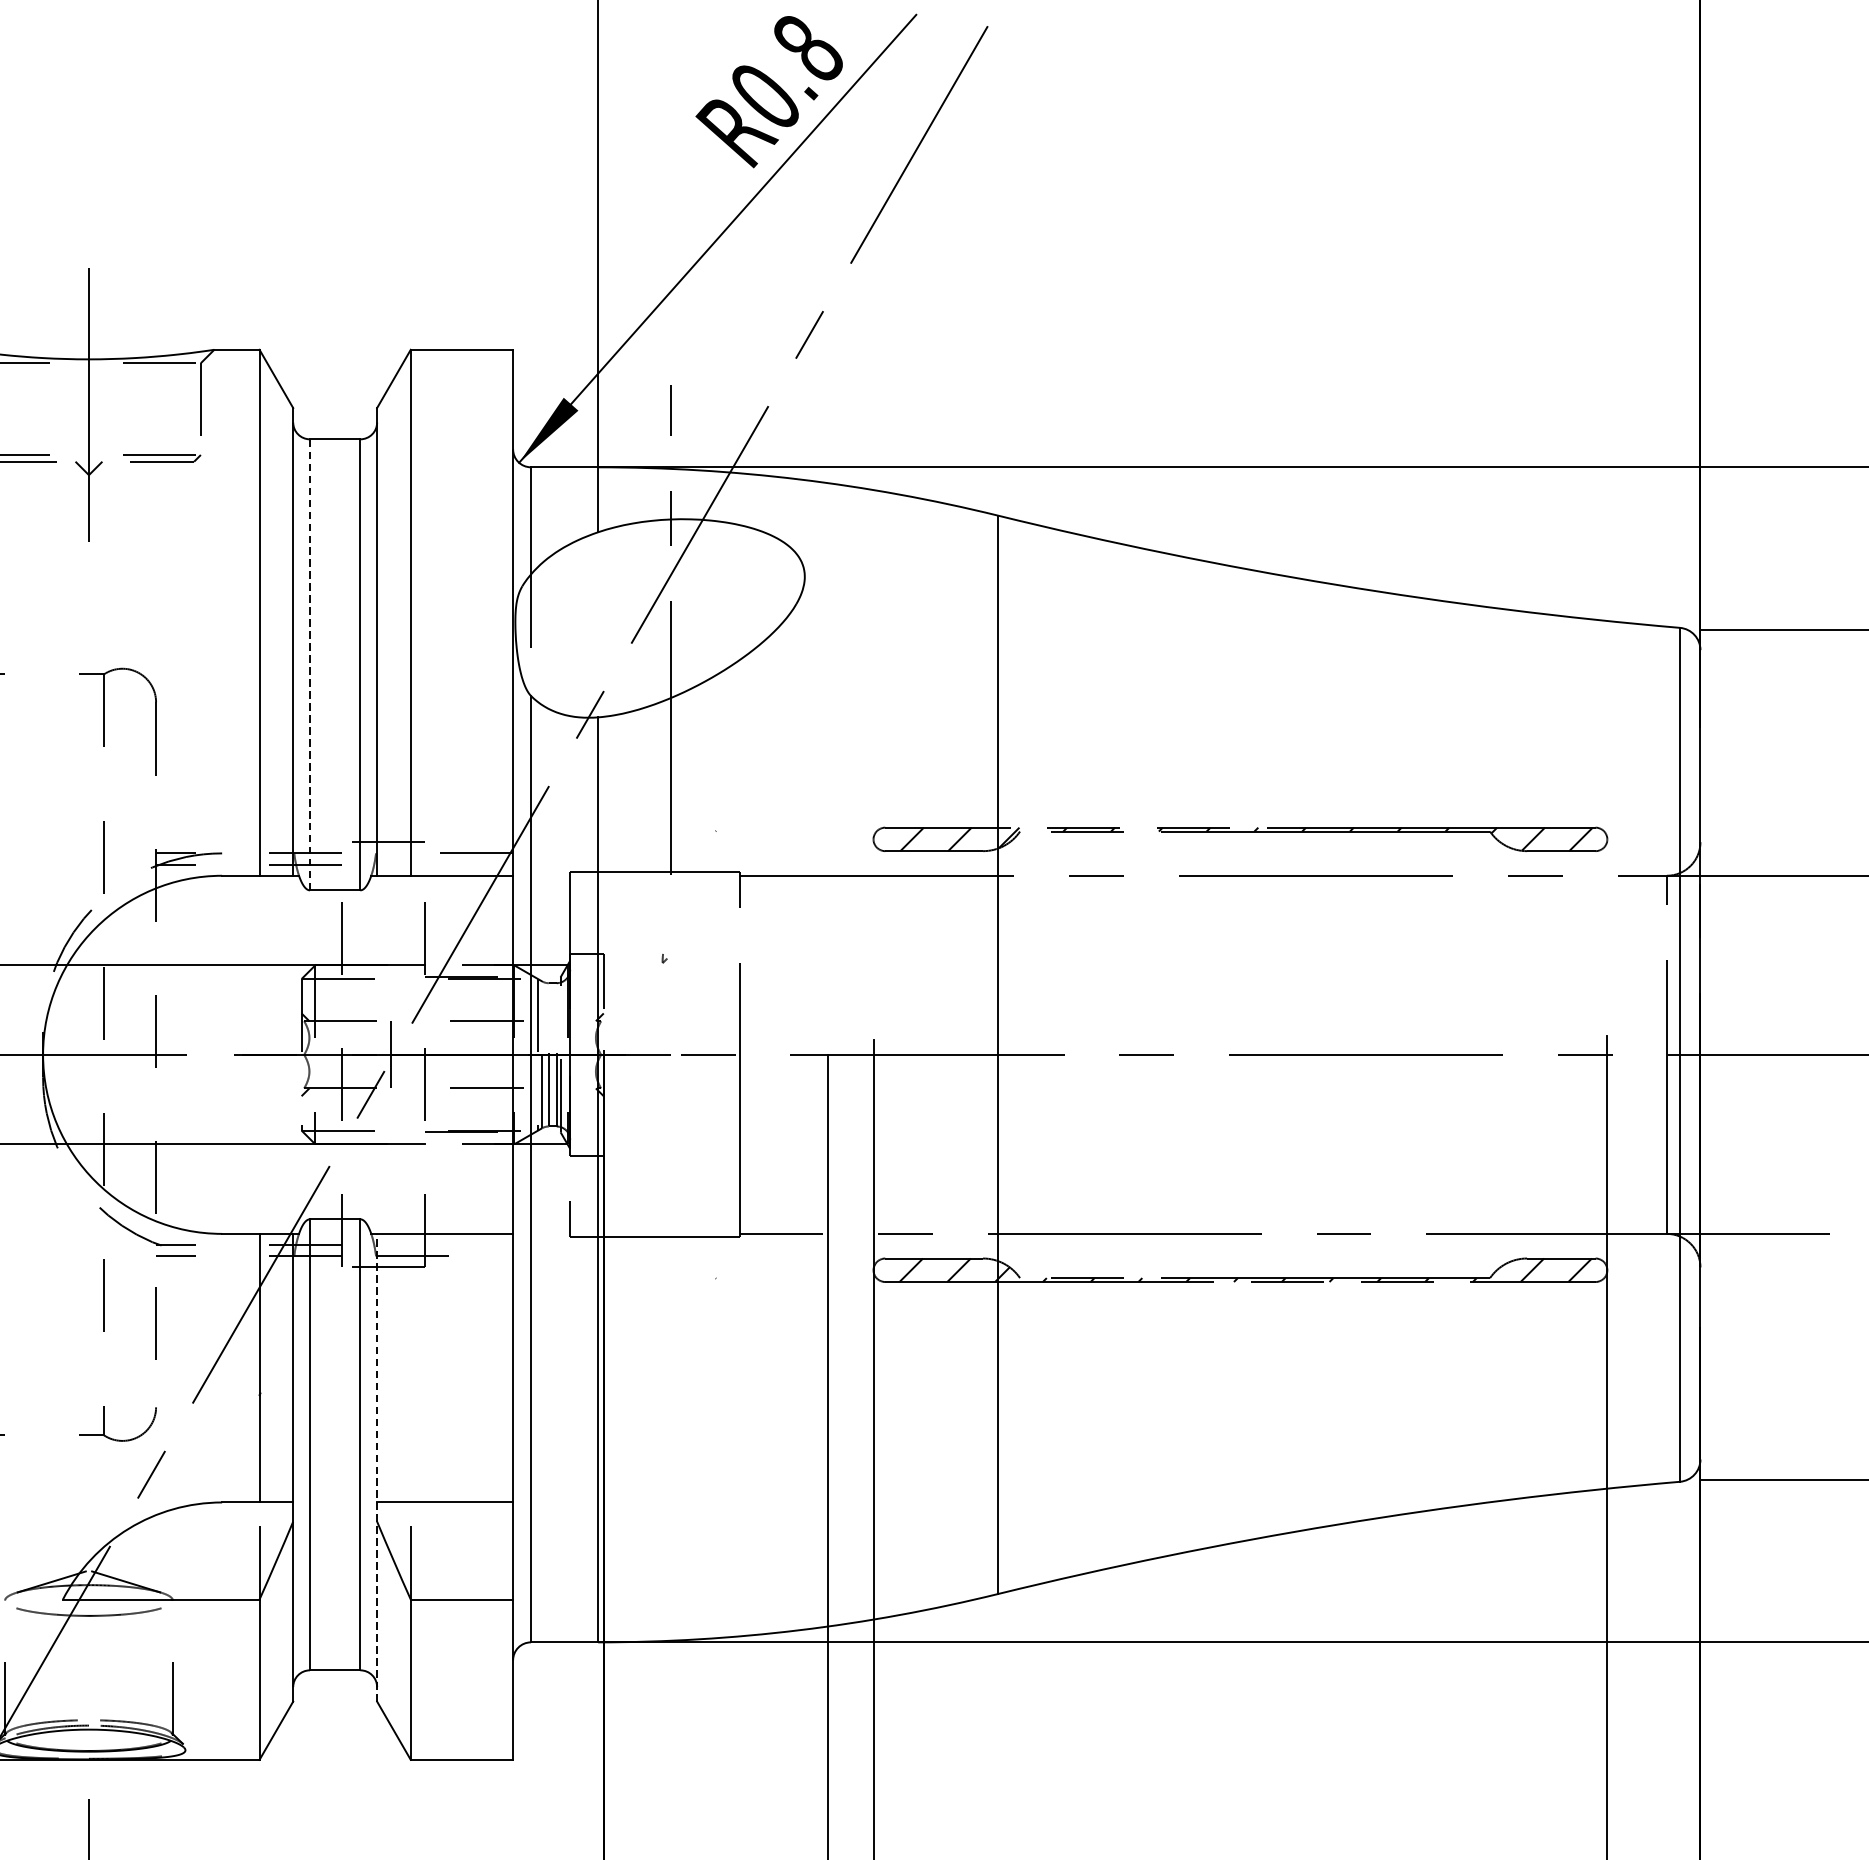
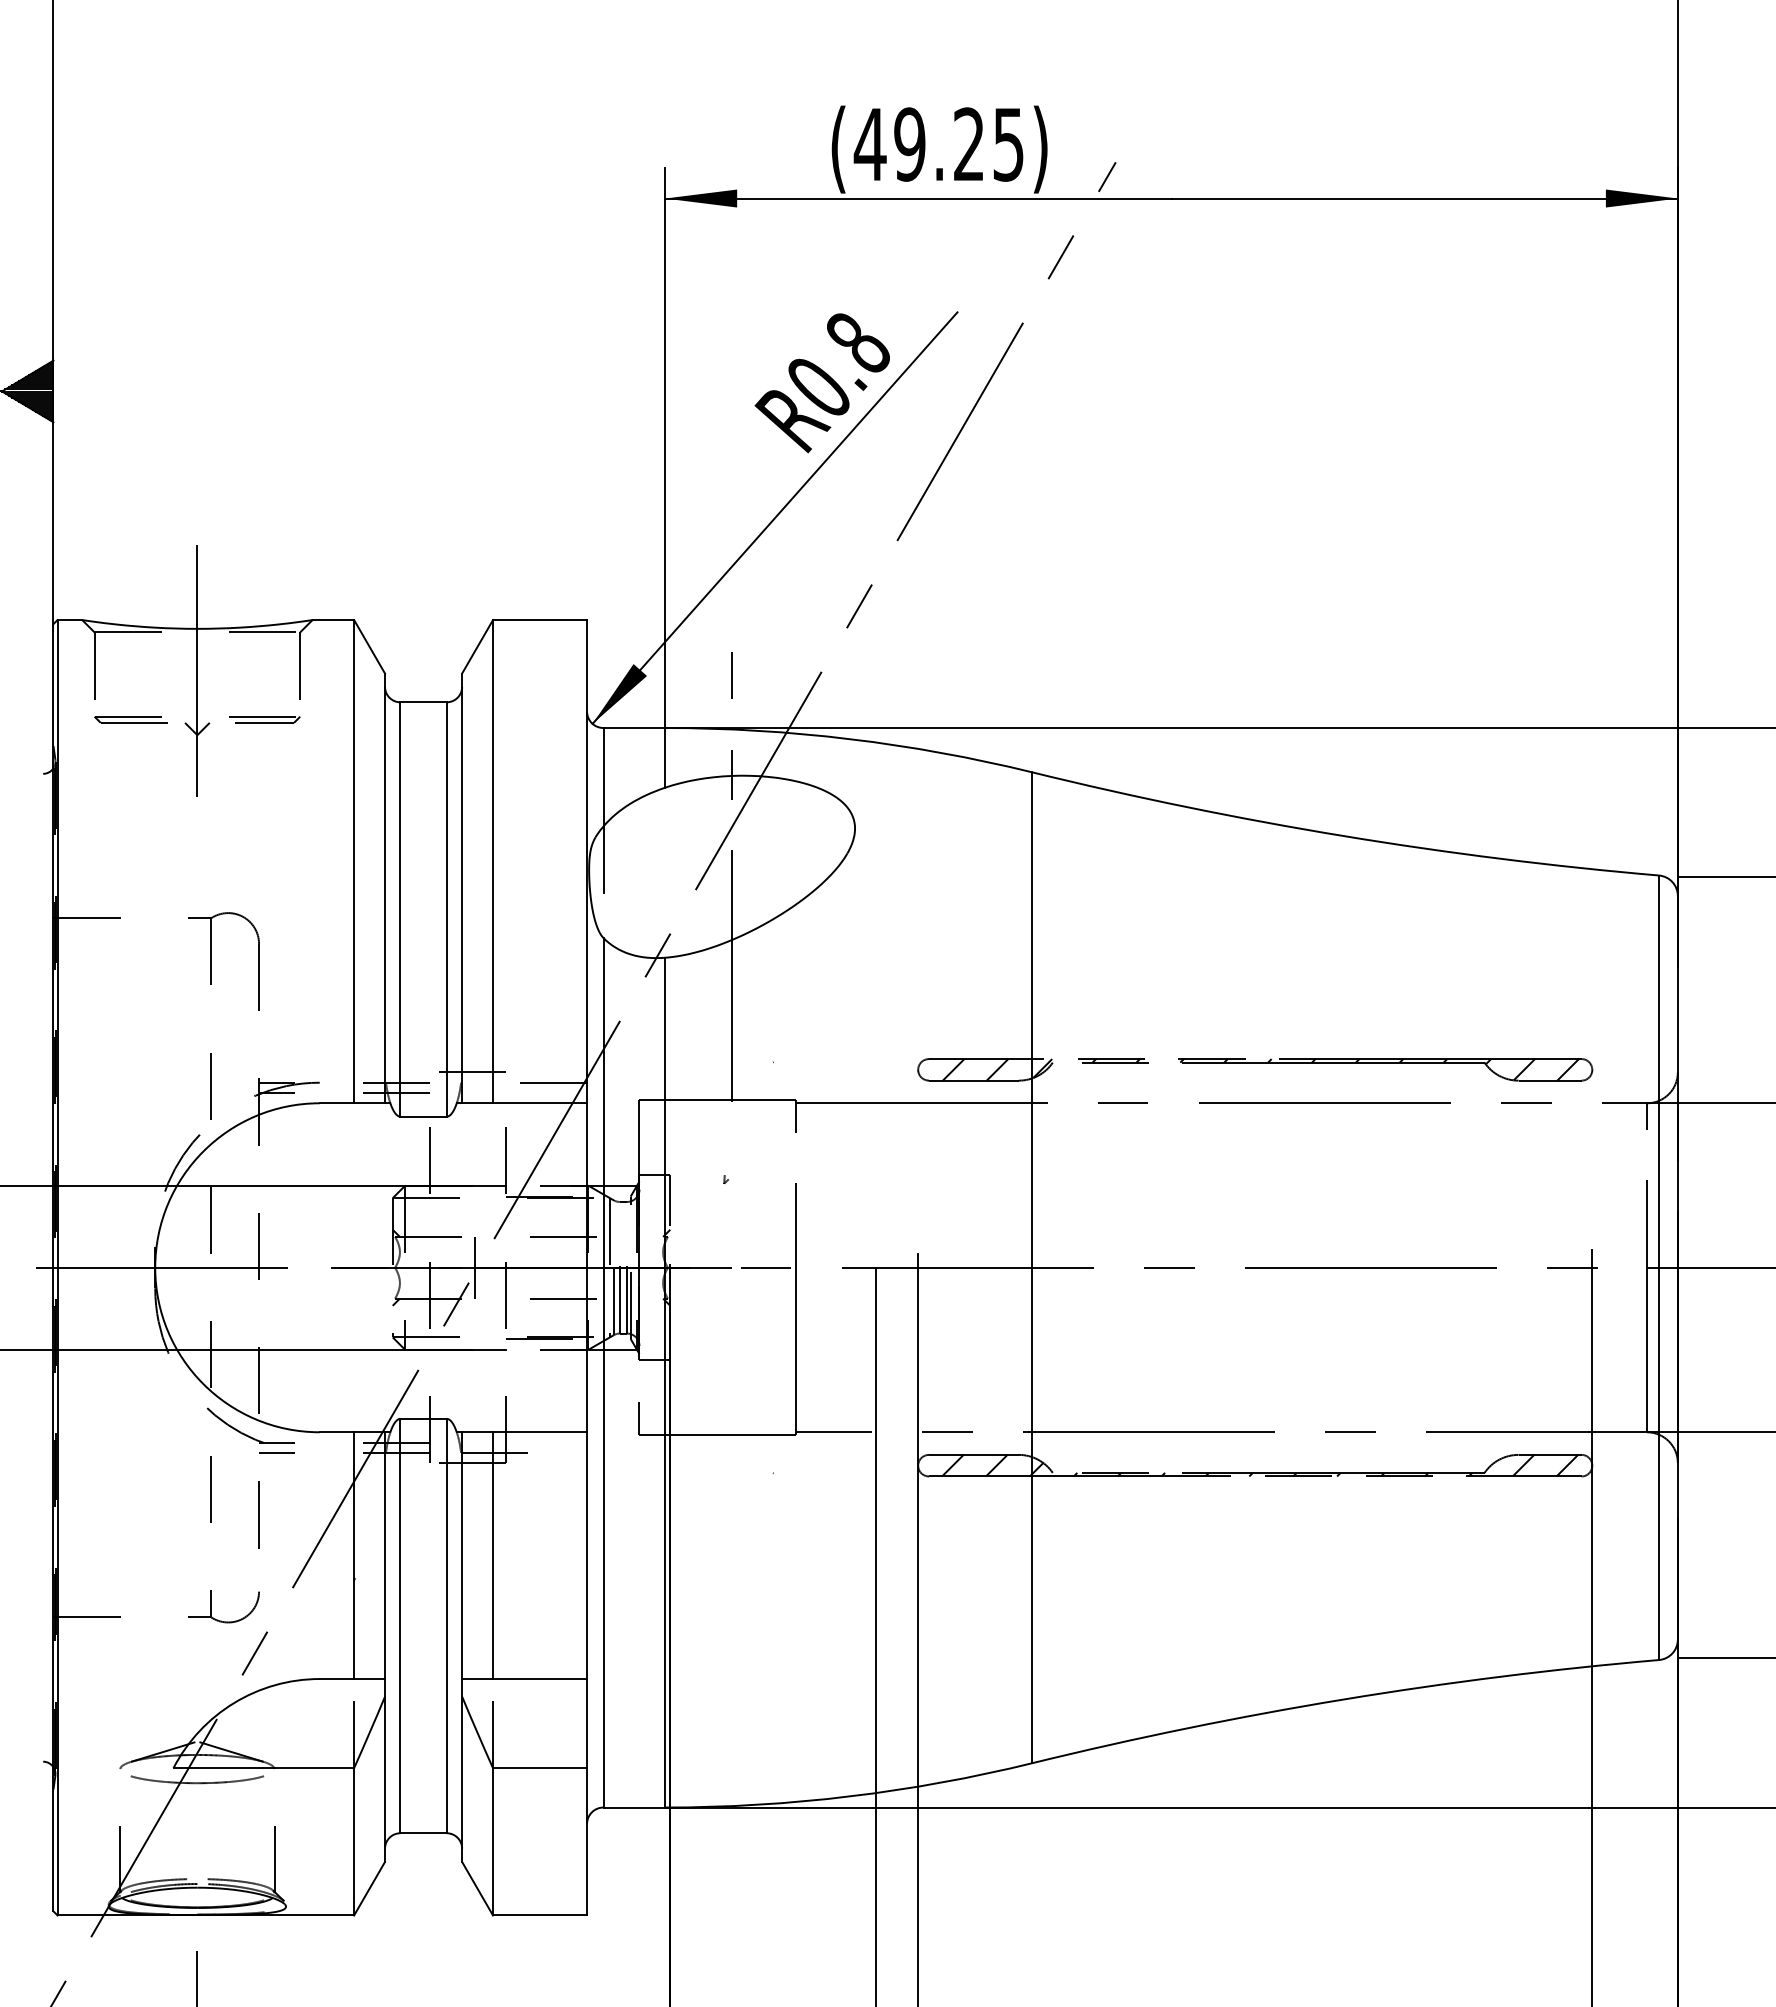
line: (310, 664) -> (400, 909), dashed -> solid
line: (411, 1368) -> (493, 1555), added
line: (377, 1468) -> (462, 1647), dashed -> solid

